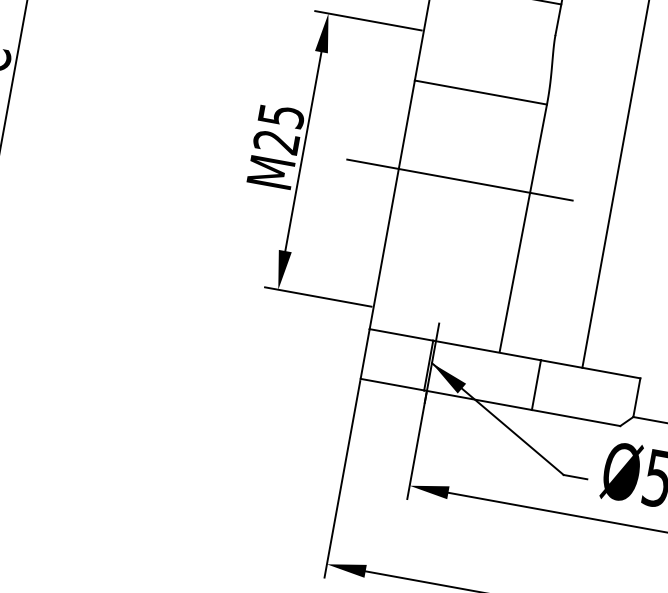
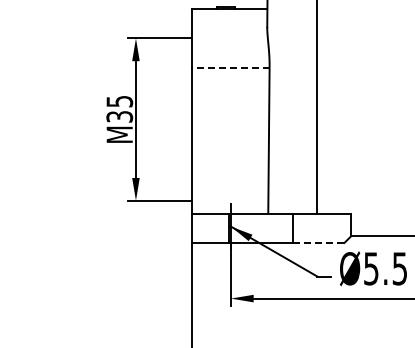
line: (480, 92) -> (230, 67), solid -> dashed
text: (276, 141) -> (119, 116), M25 -> M35
line: (459, 179) -> (227, 119), removed
line: (576, 417) -> (318, 242), solid -> dashed

